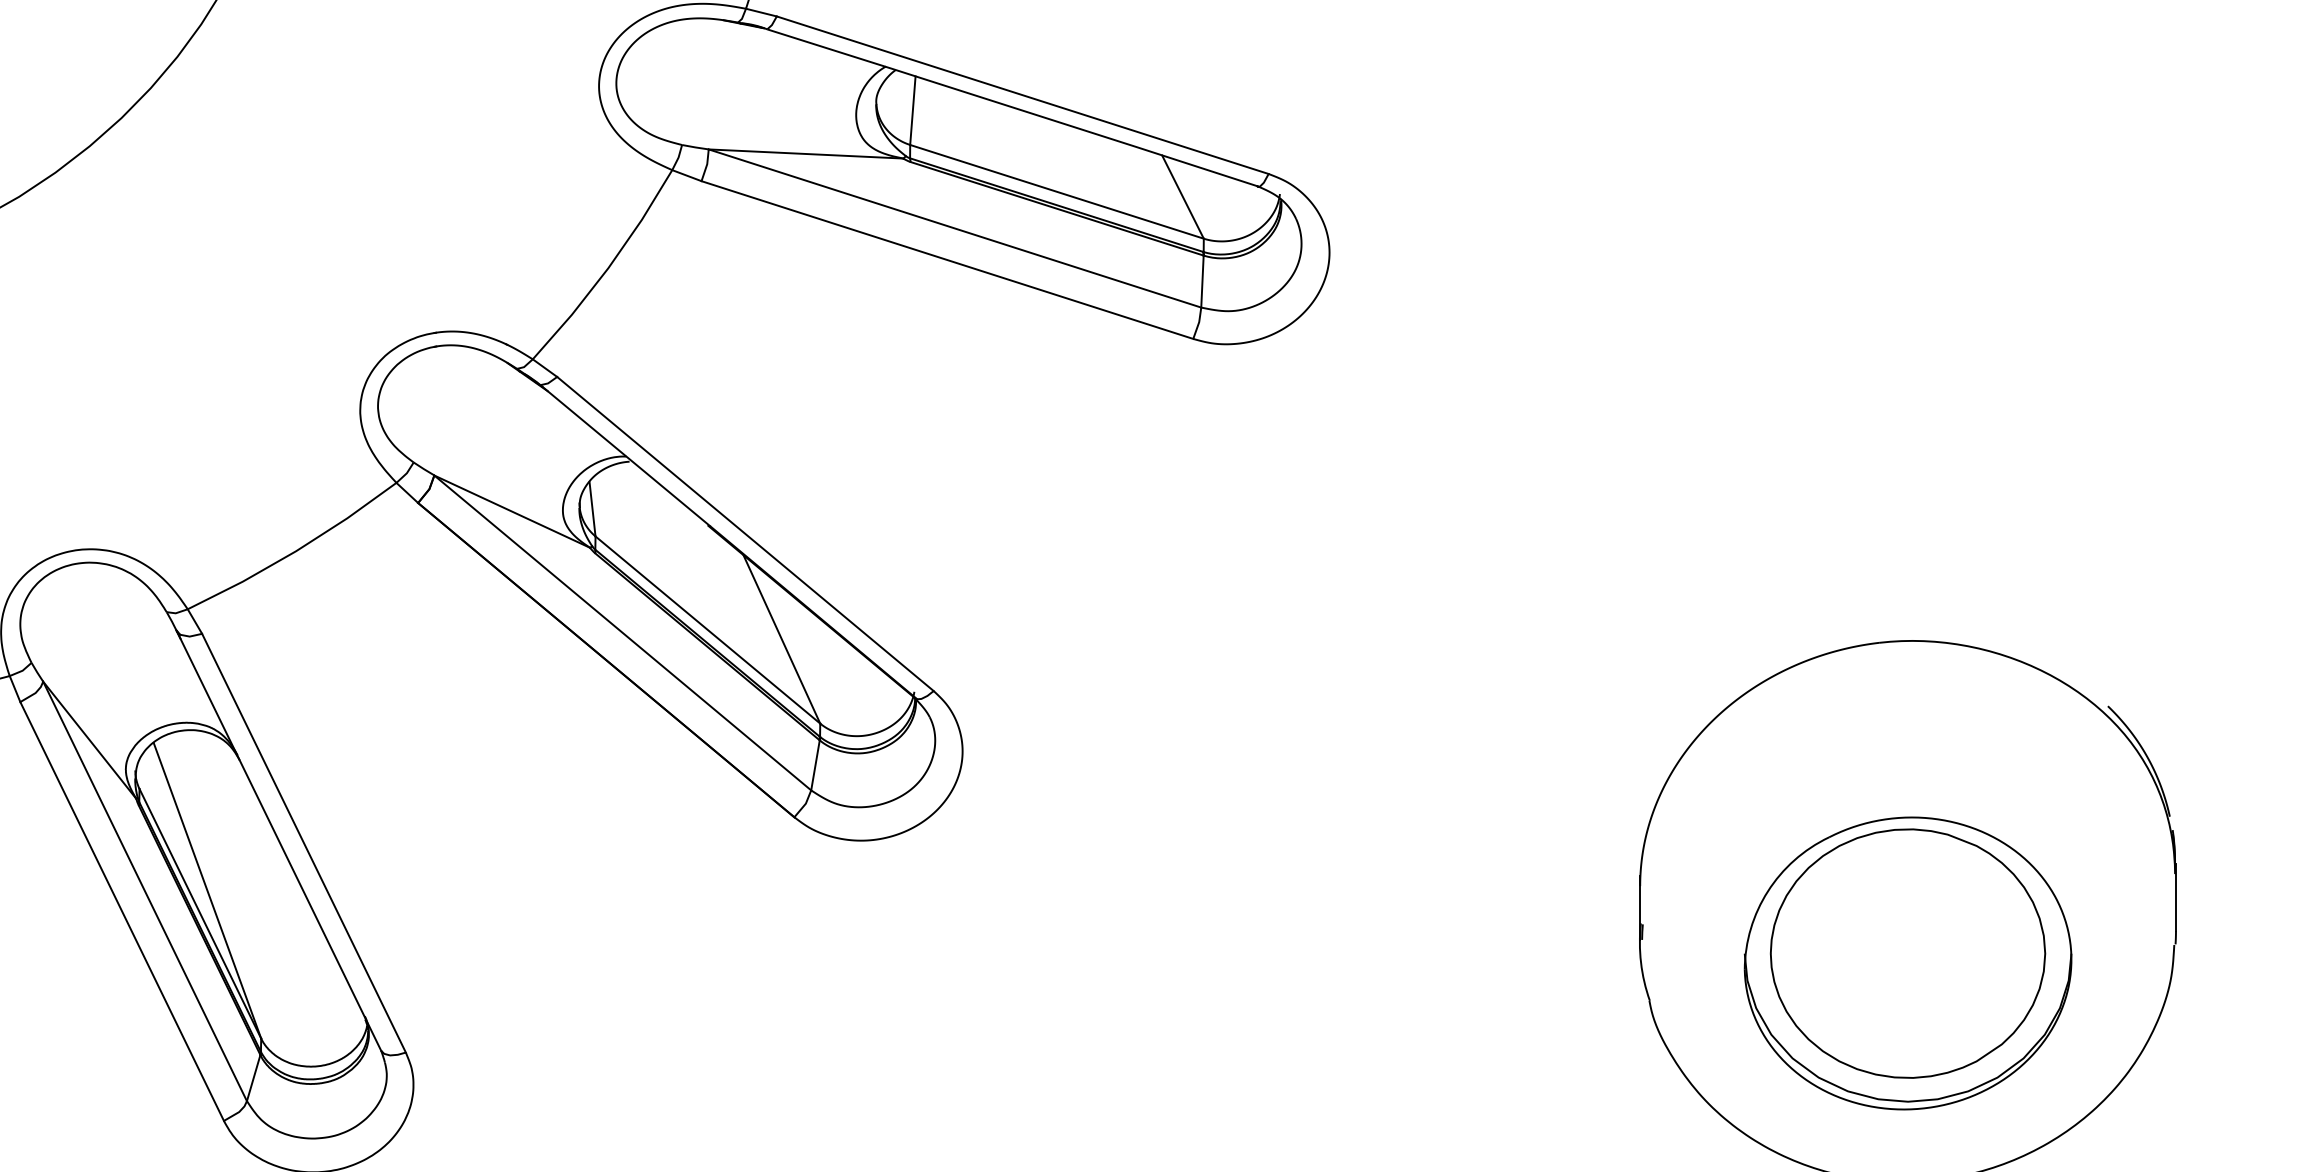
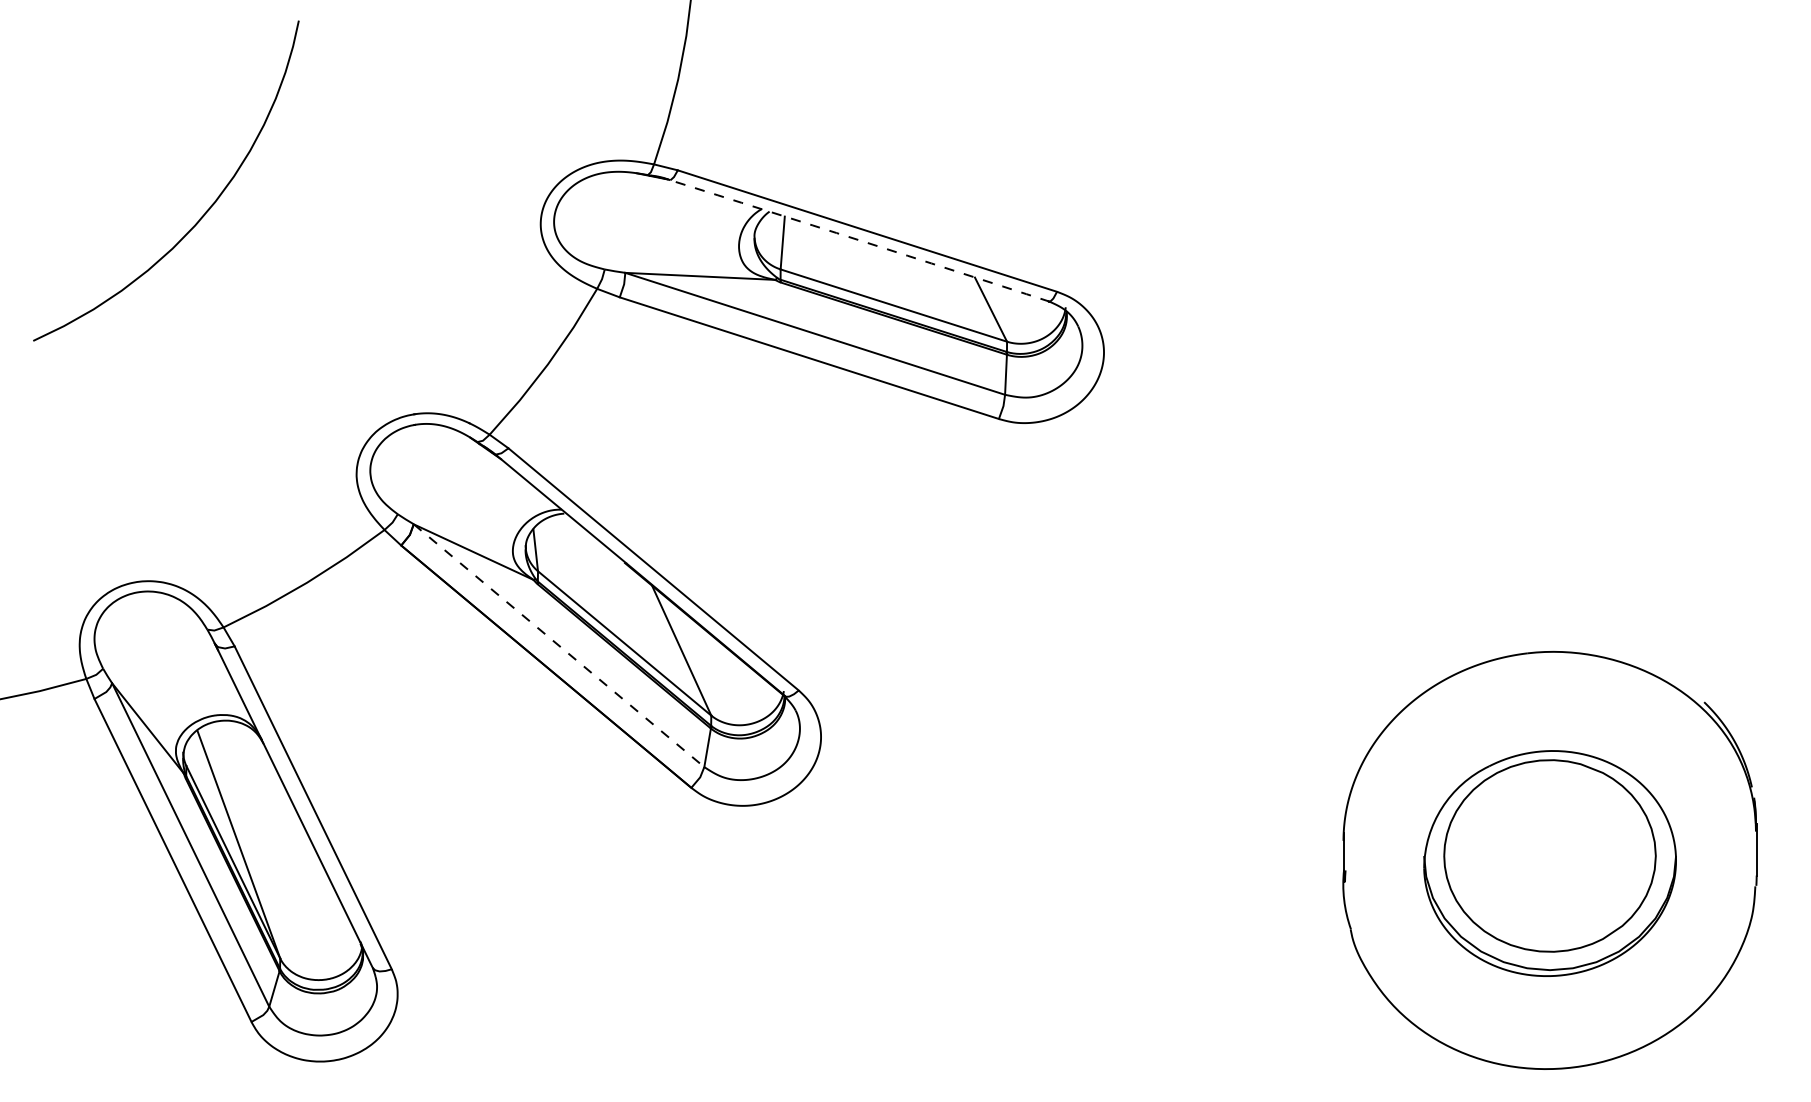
arc: (1013, 107) -> (860, 240), solid -> dashed
line: (623, 633) -> (559, 646), solid -> dashed
part: (1907, 963) -> (1549, 863), moved

